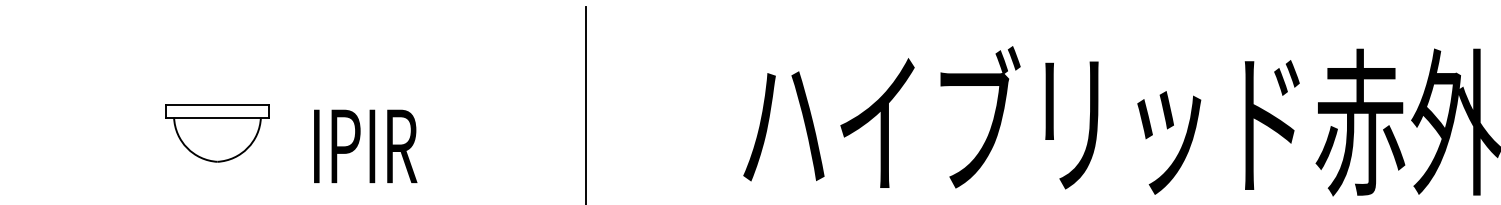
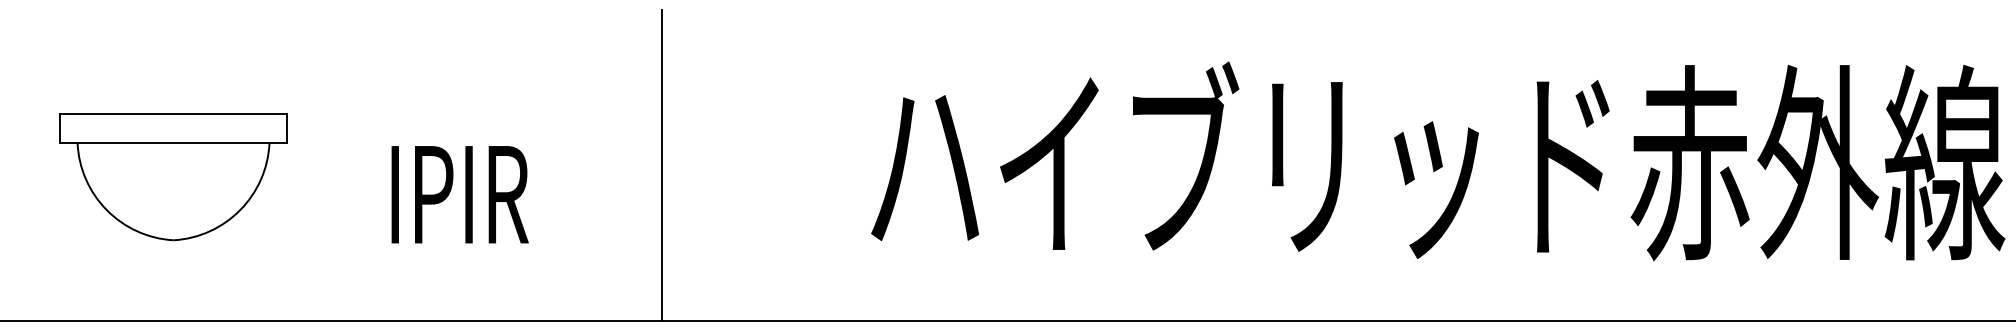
part: (217, 133) -> (173, 177), size x1.67
text: (365, 146) -> (459, 194), moved

